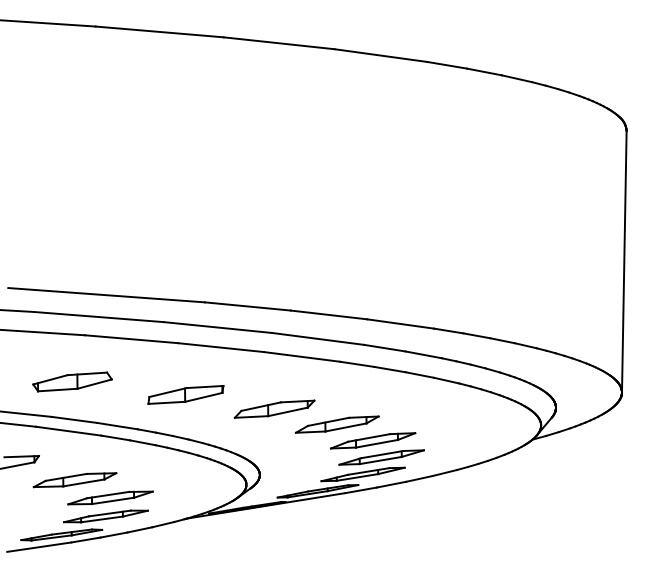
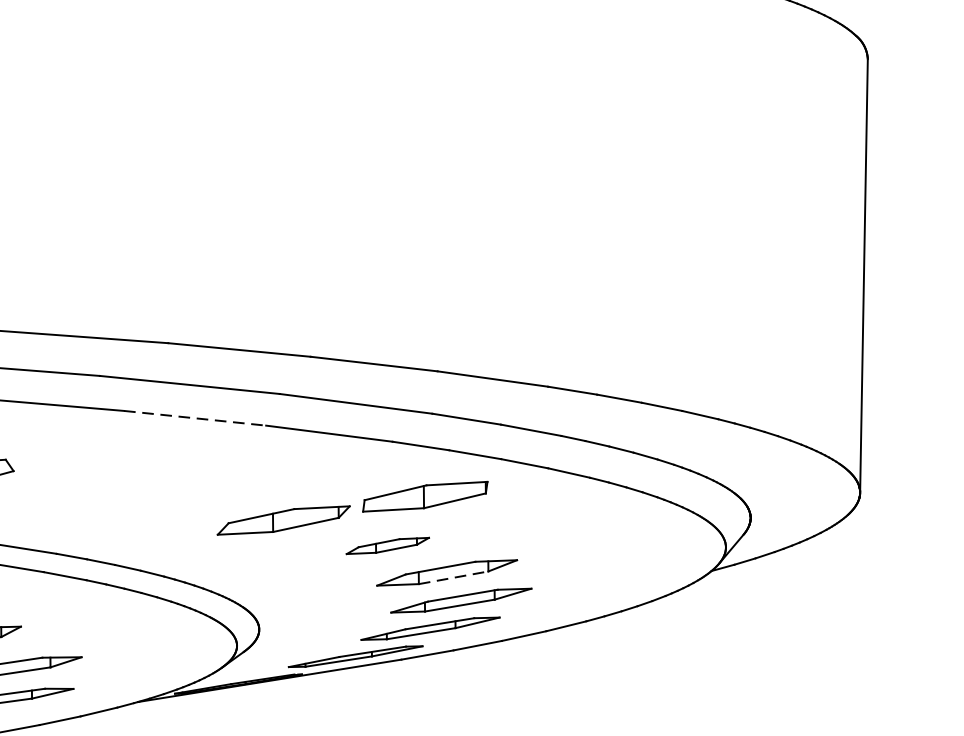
line: (221, 347) -> (195, 418), solid -> dashed
part: (185, 394) -> (424, 496), moved
part: (337, 424) -> (388, 545), size x0.6
line: (377, 443) -> (454, 577), solid -> dashed

